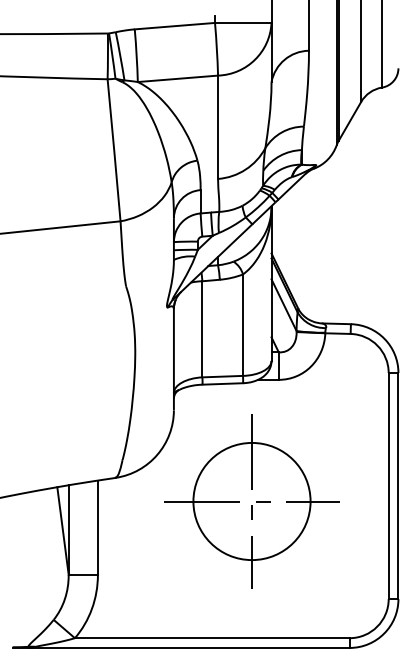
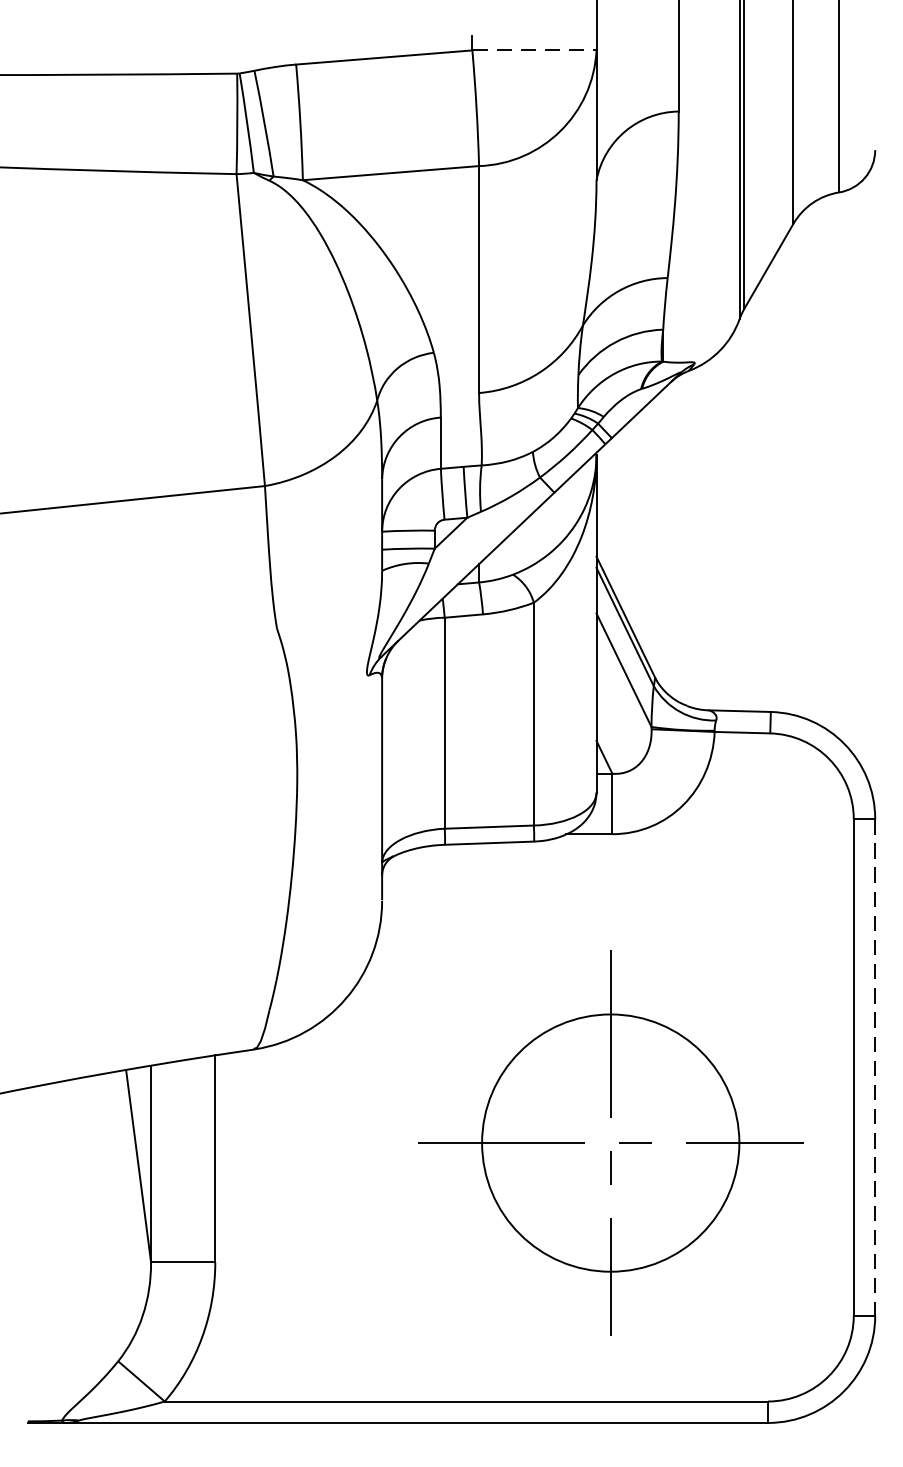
line: (243, 22) -> (534, 49), solid -> dashed
line: (398, 486) -> (875, 1068), solid -> dashed
part: (251, 501) -> (609, 1143), moved

